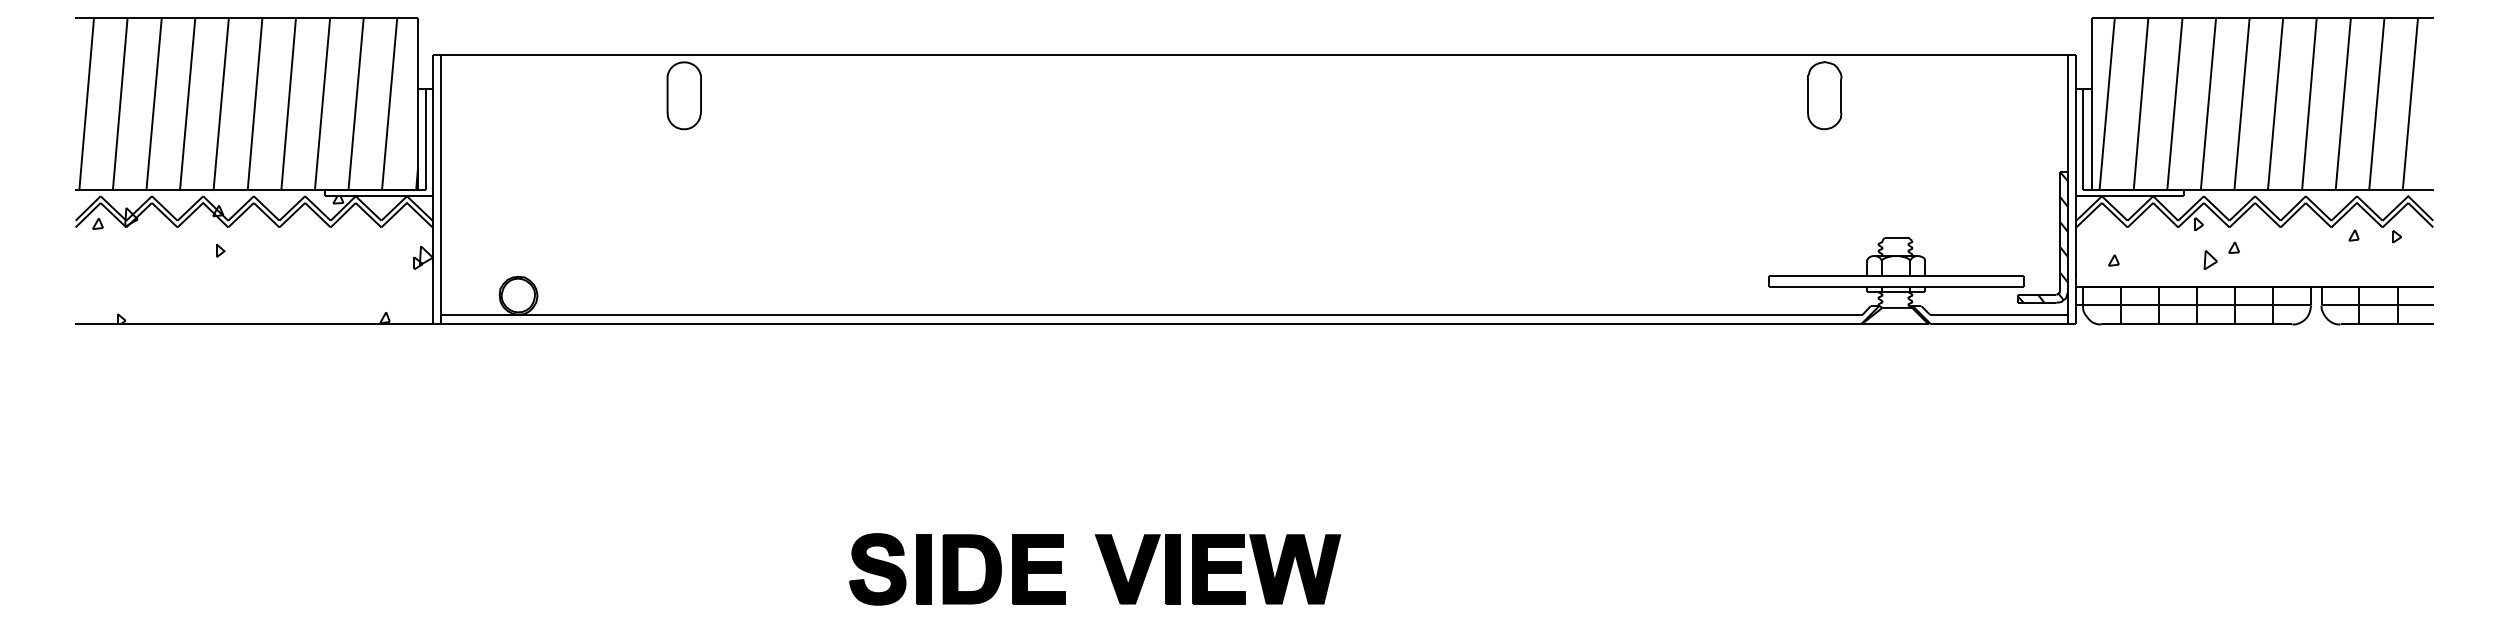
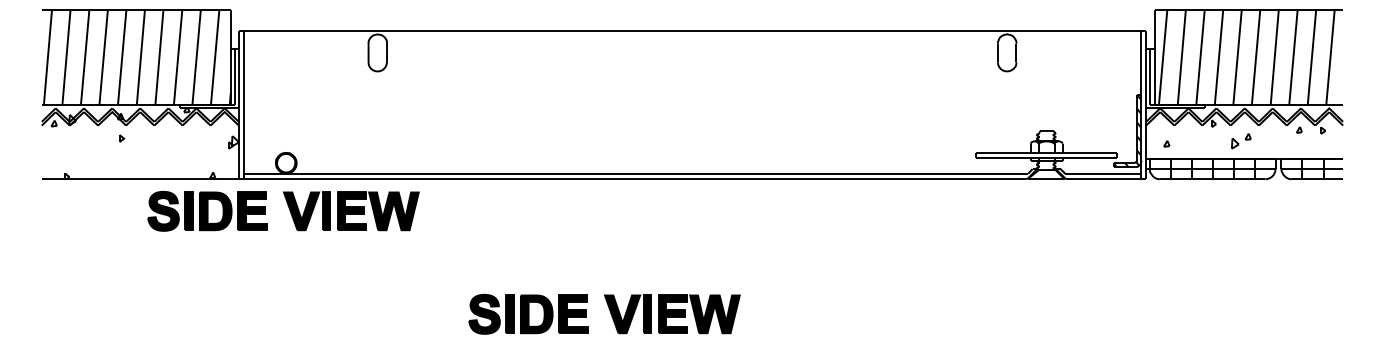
part: (2222, 256) -> (1241, 141), moved
part: (513, 381) -> (283, 210), added

